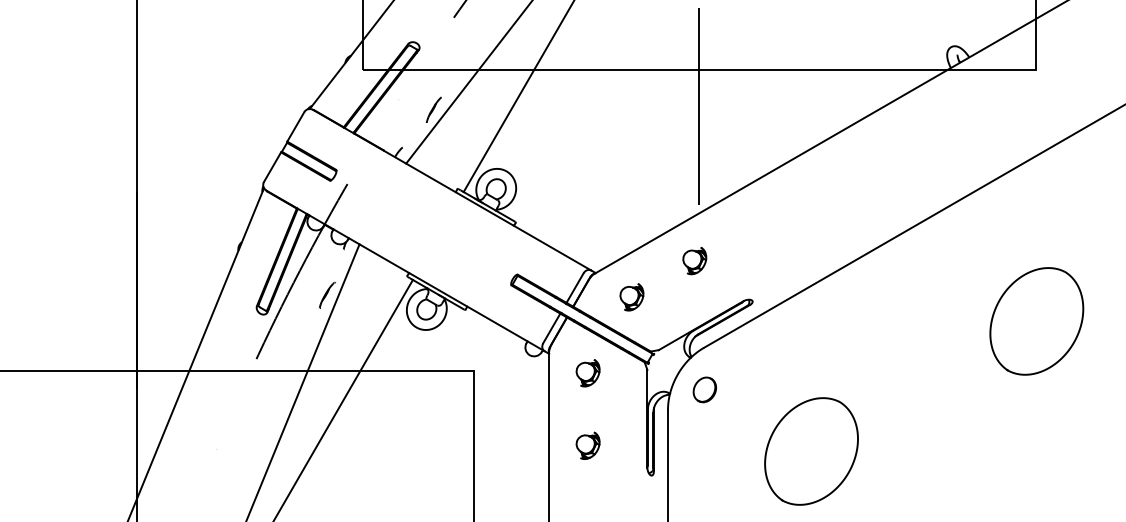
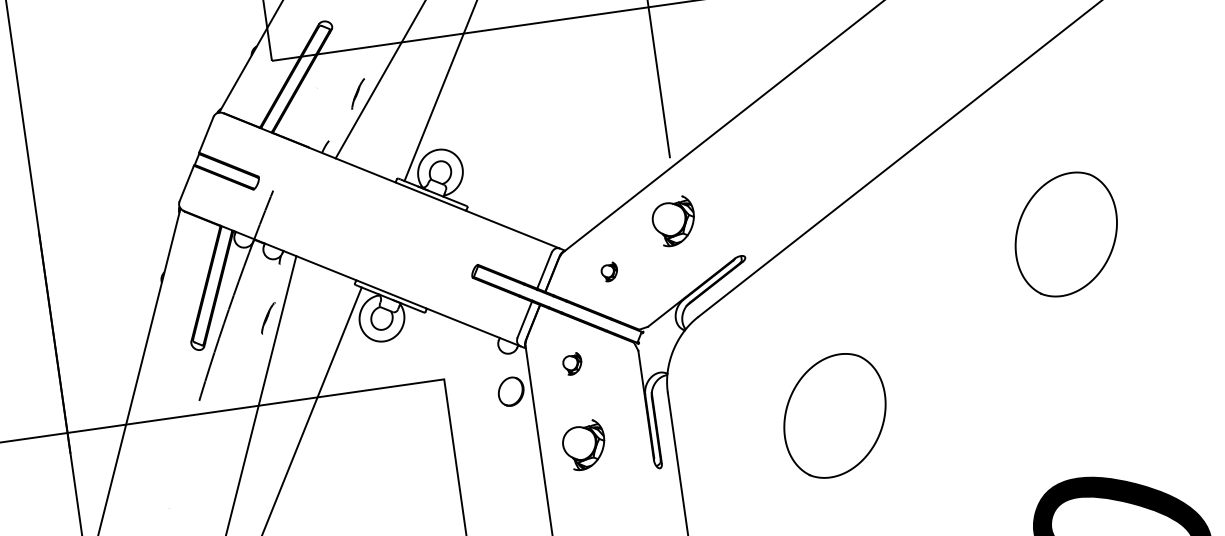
part: (694, 260) -> (673, 220), size x1.6
part: (631, 297) -> (609, 272), size x0.6
part: (587, 373) -> (571, 364), size x0.7
part: (704, 389) -> (510, 391), moved
part: (587, 445) -> (583, 444), size x1.6

